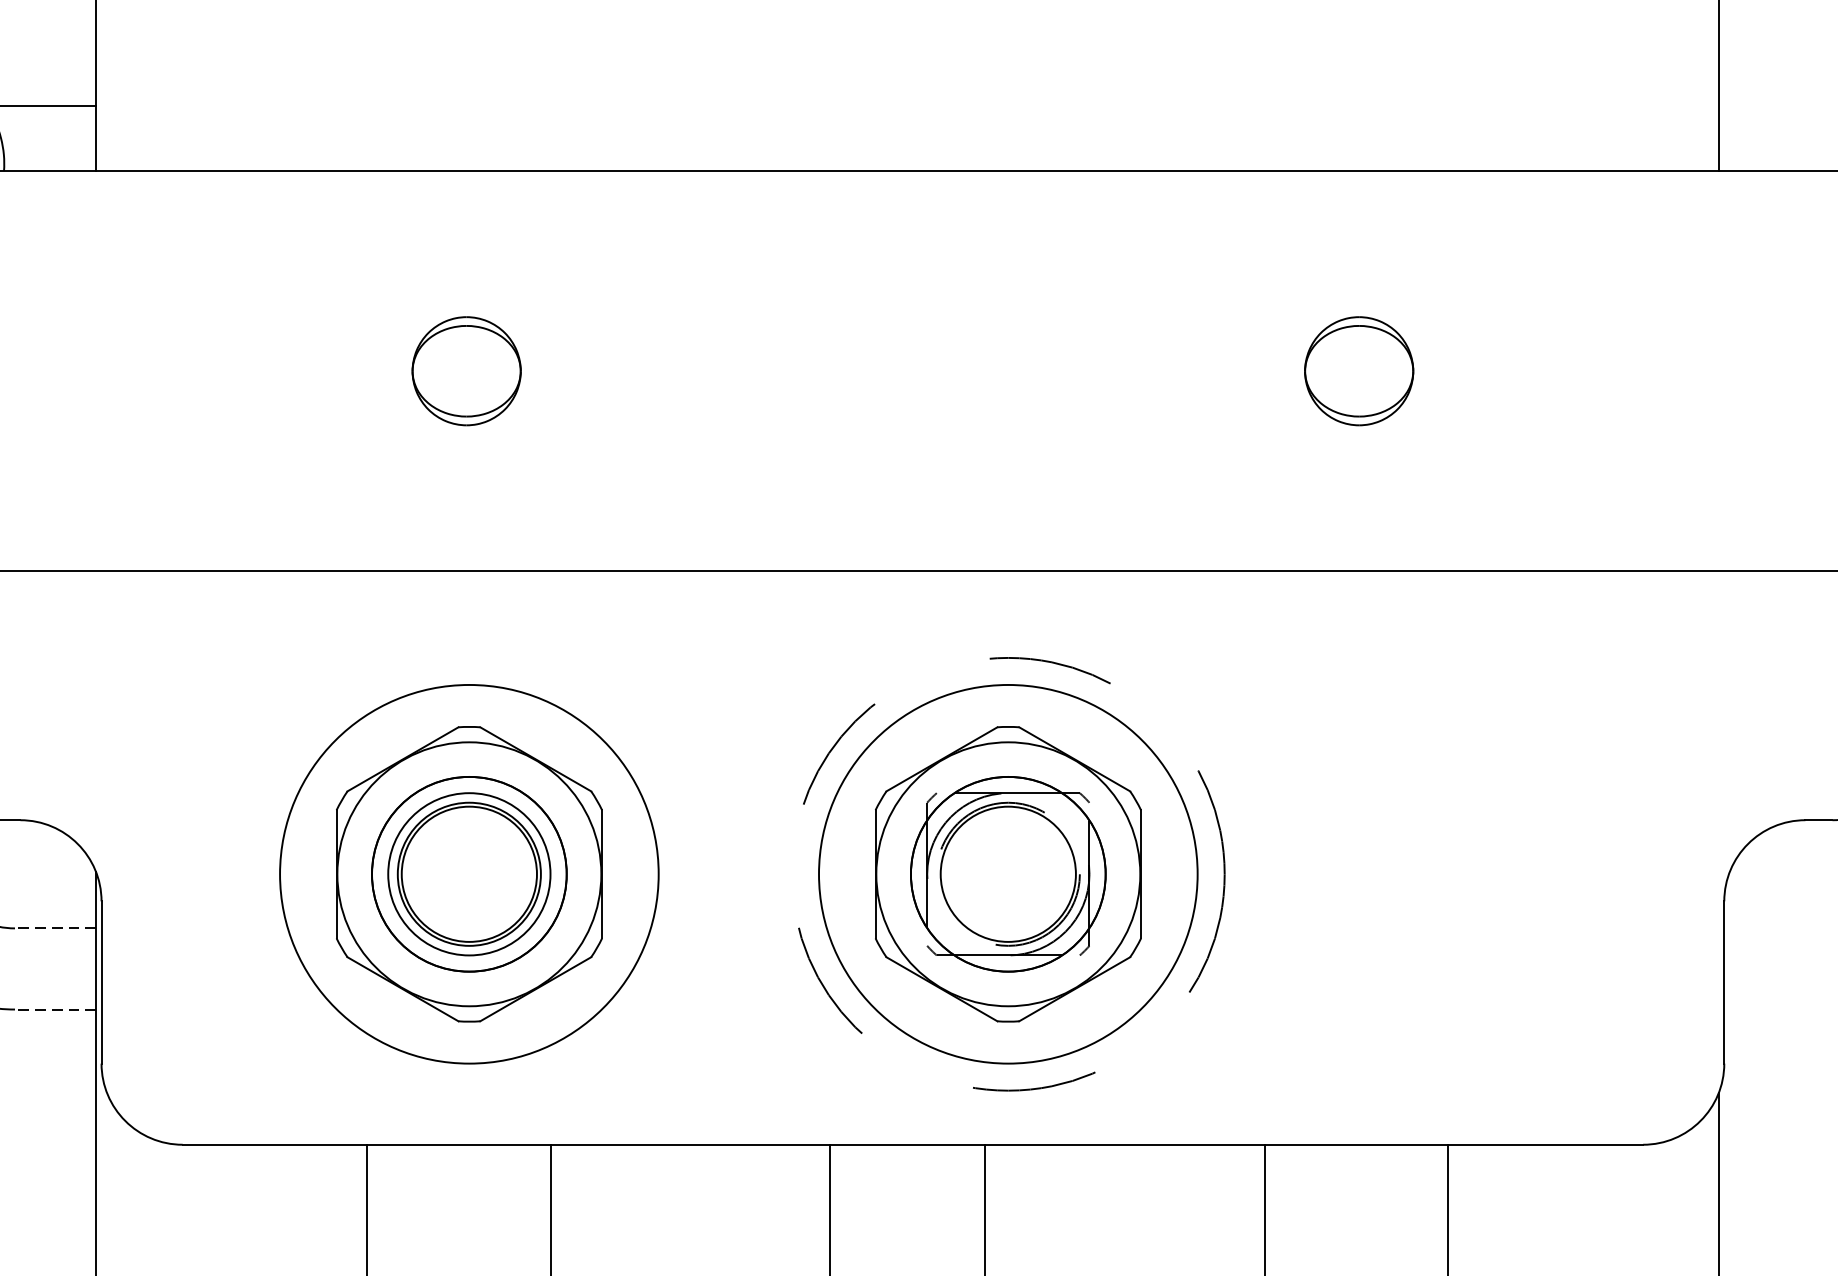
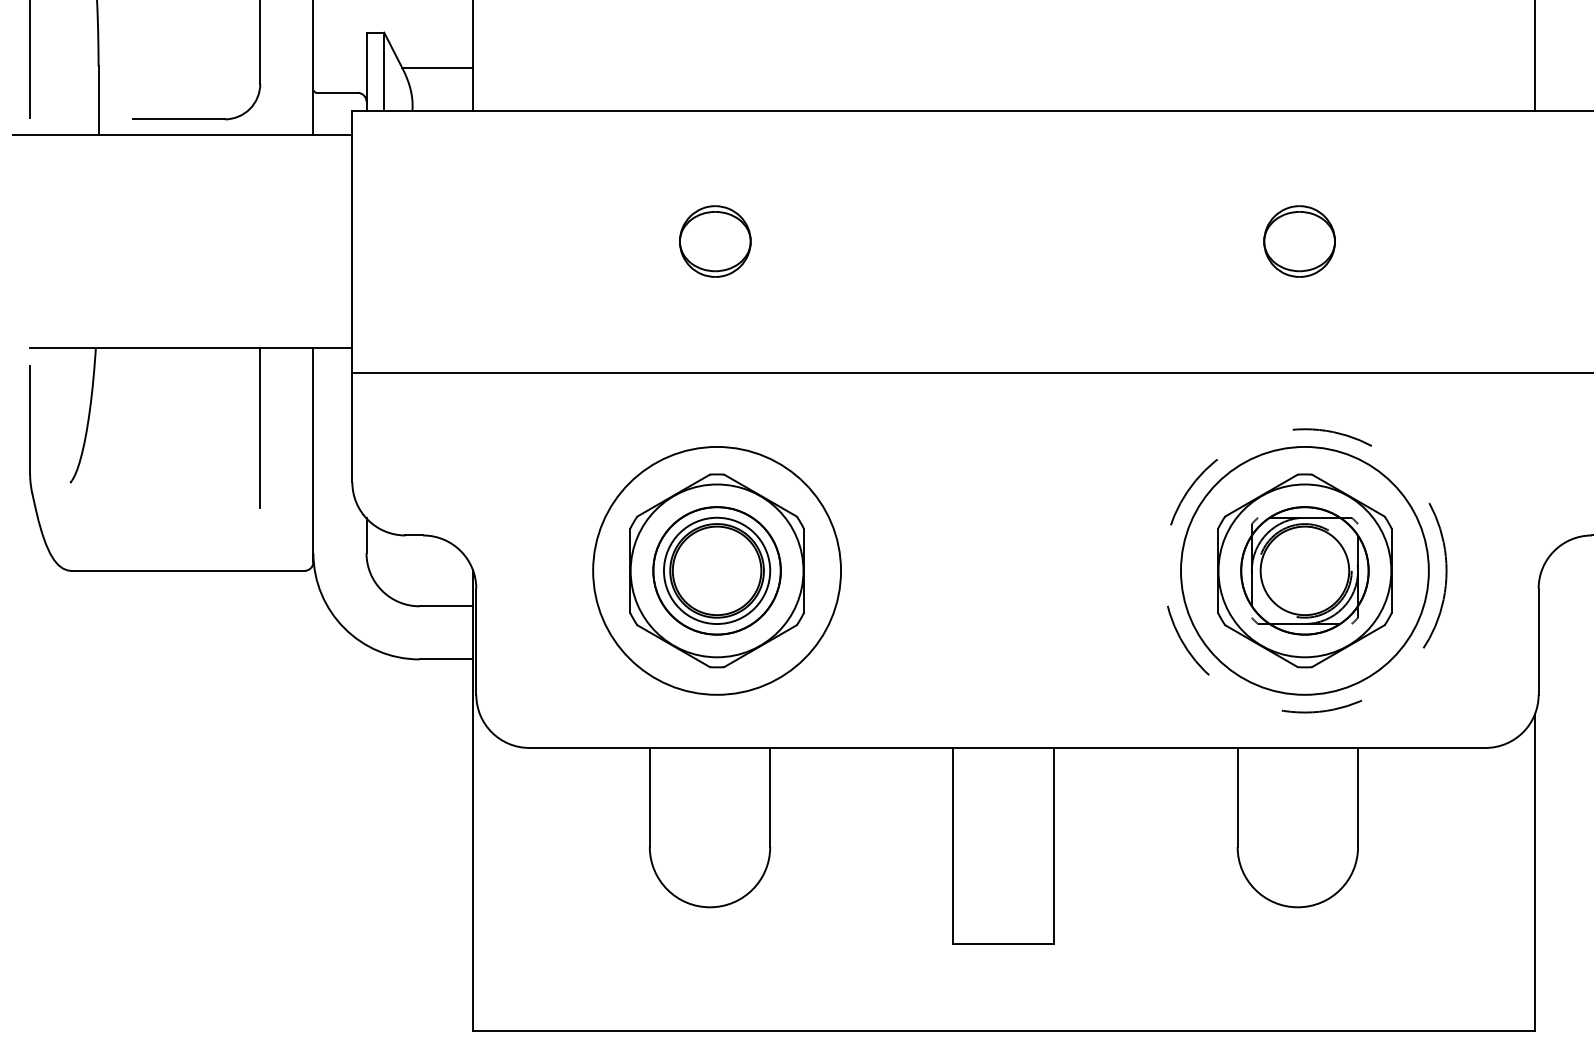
part: (1012, 873) -> (1307, 570), moved
line: (56, 928) -> (446, 606), dashed -> solid
line: (56, 1009) -> (446, 659), dashed -> solid

